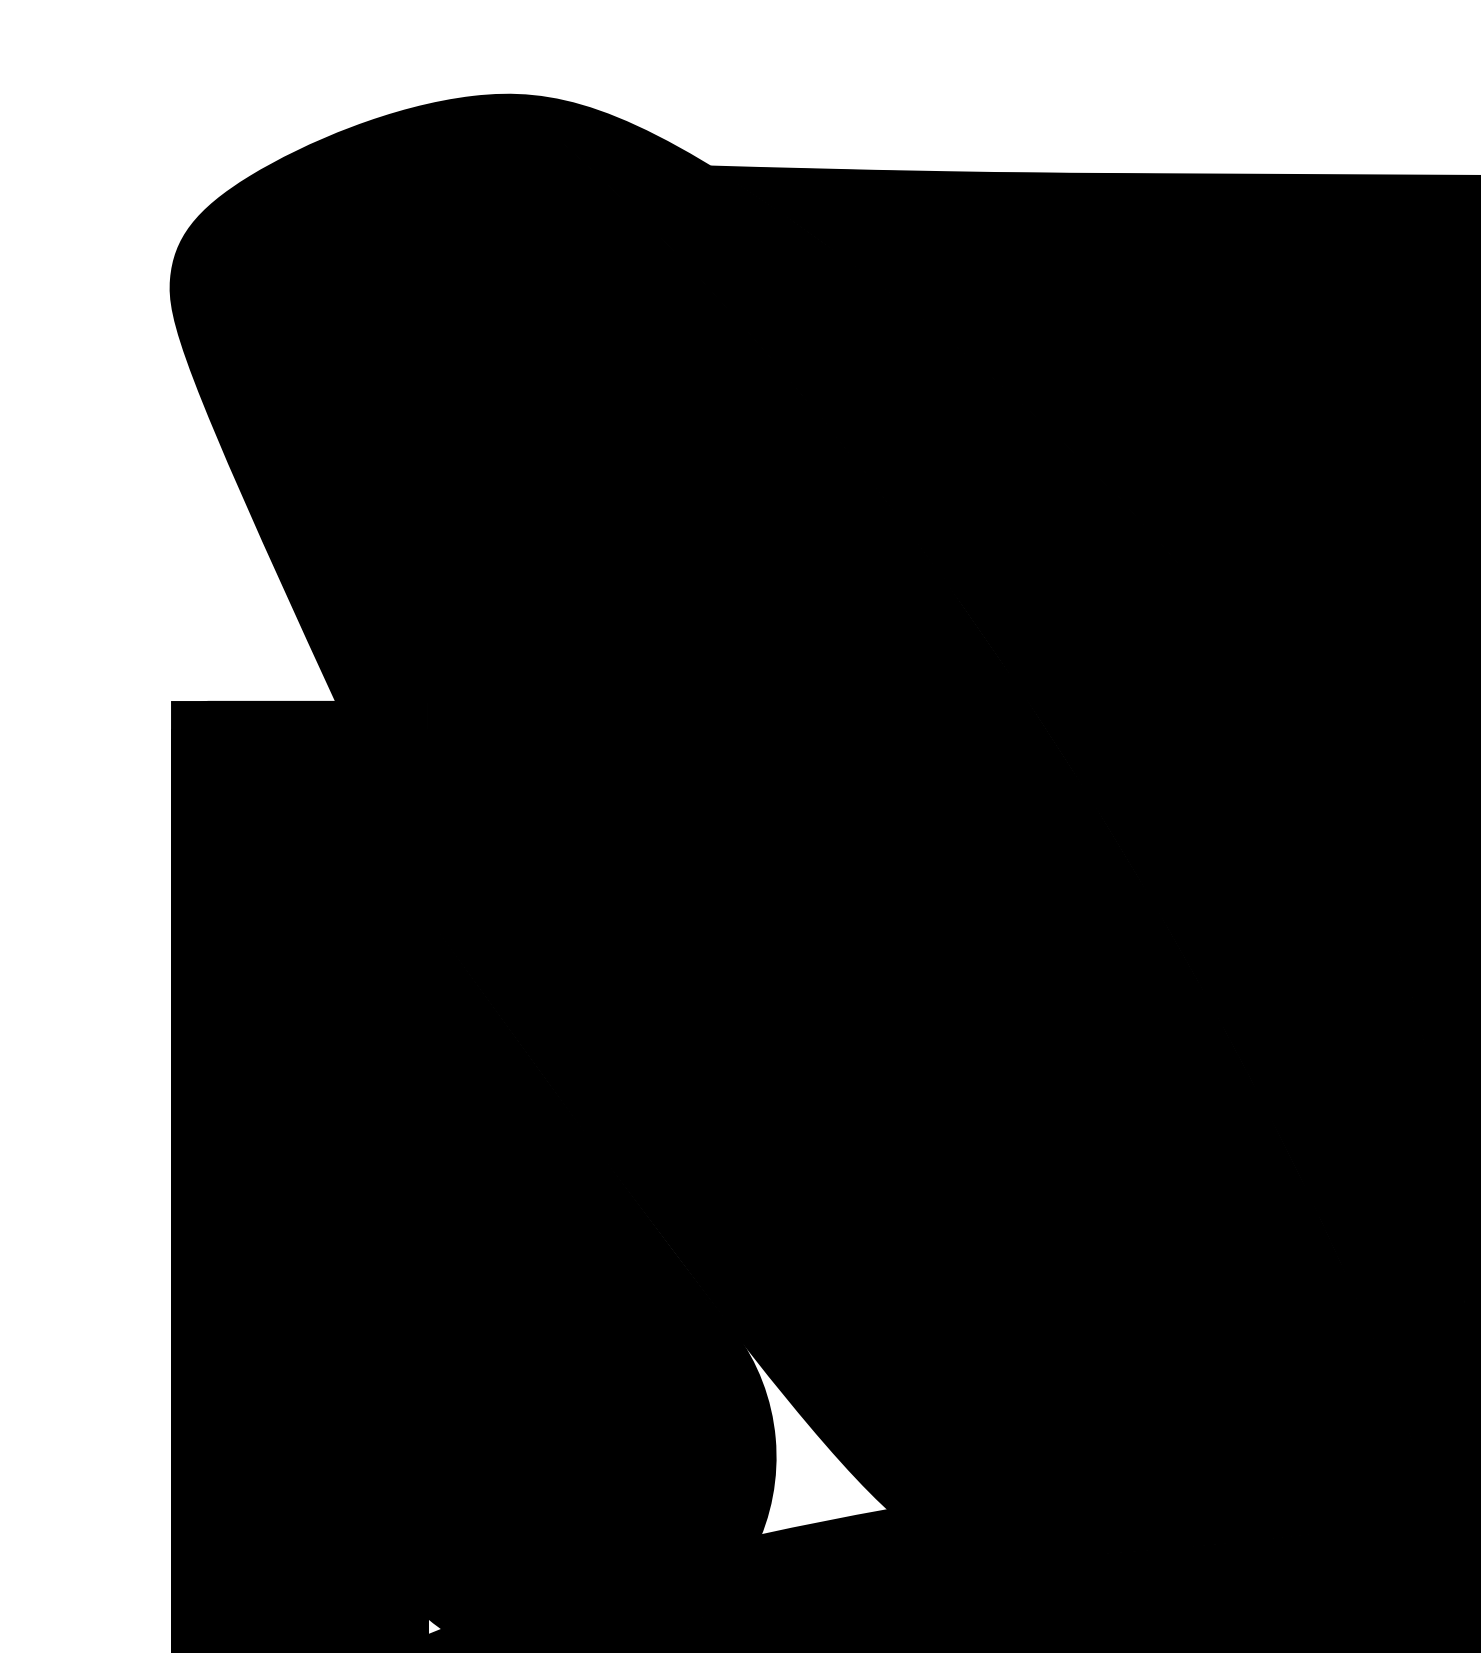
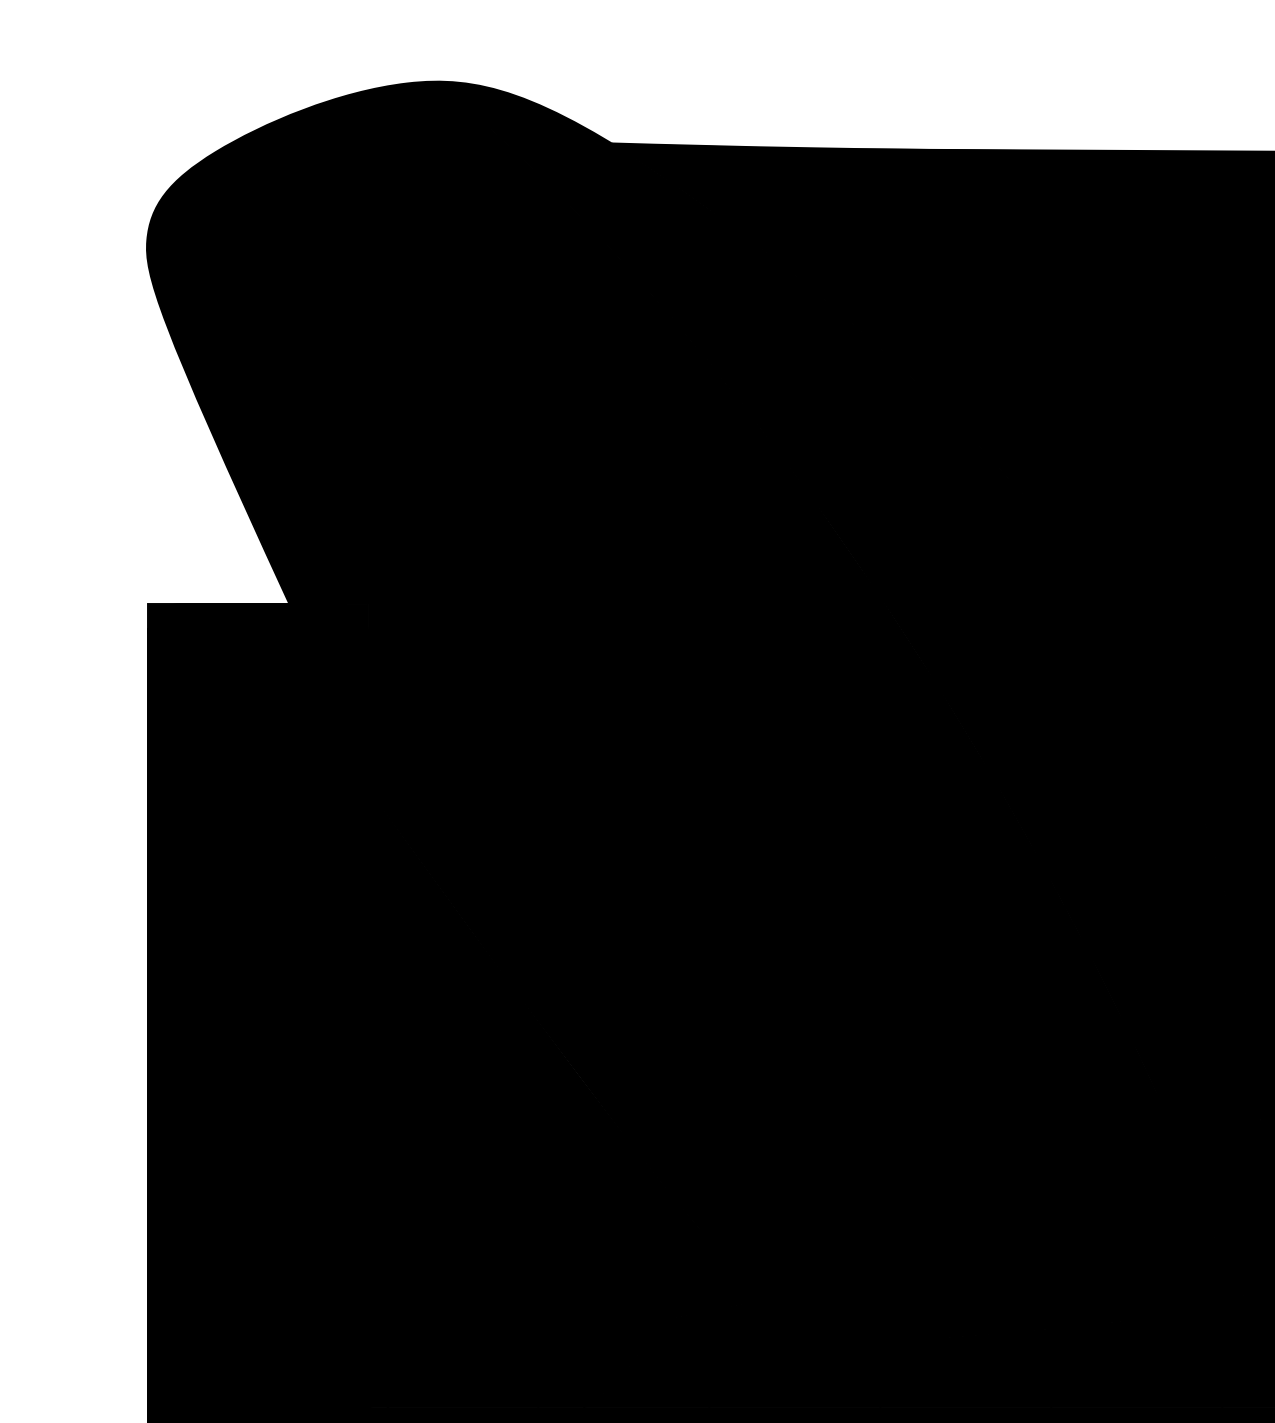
fill: (809, 1431) -> (696, 1232), added
fill: (434, 1626) -> (374, 1400), added

